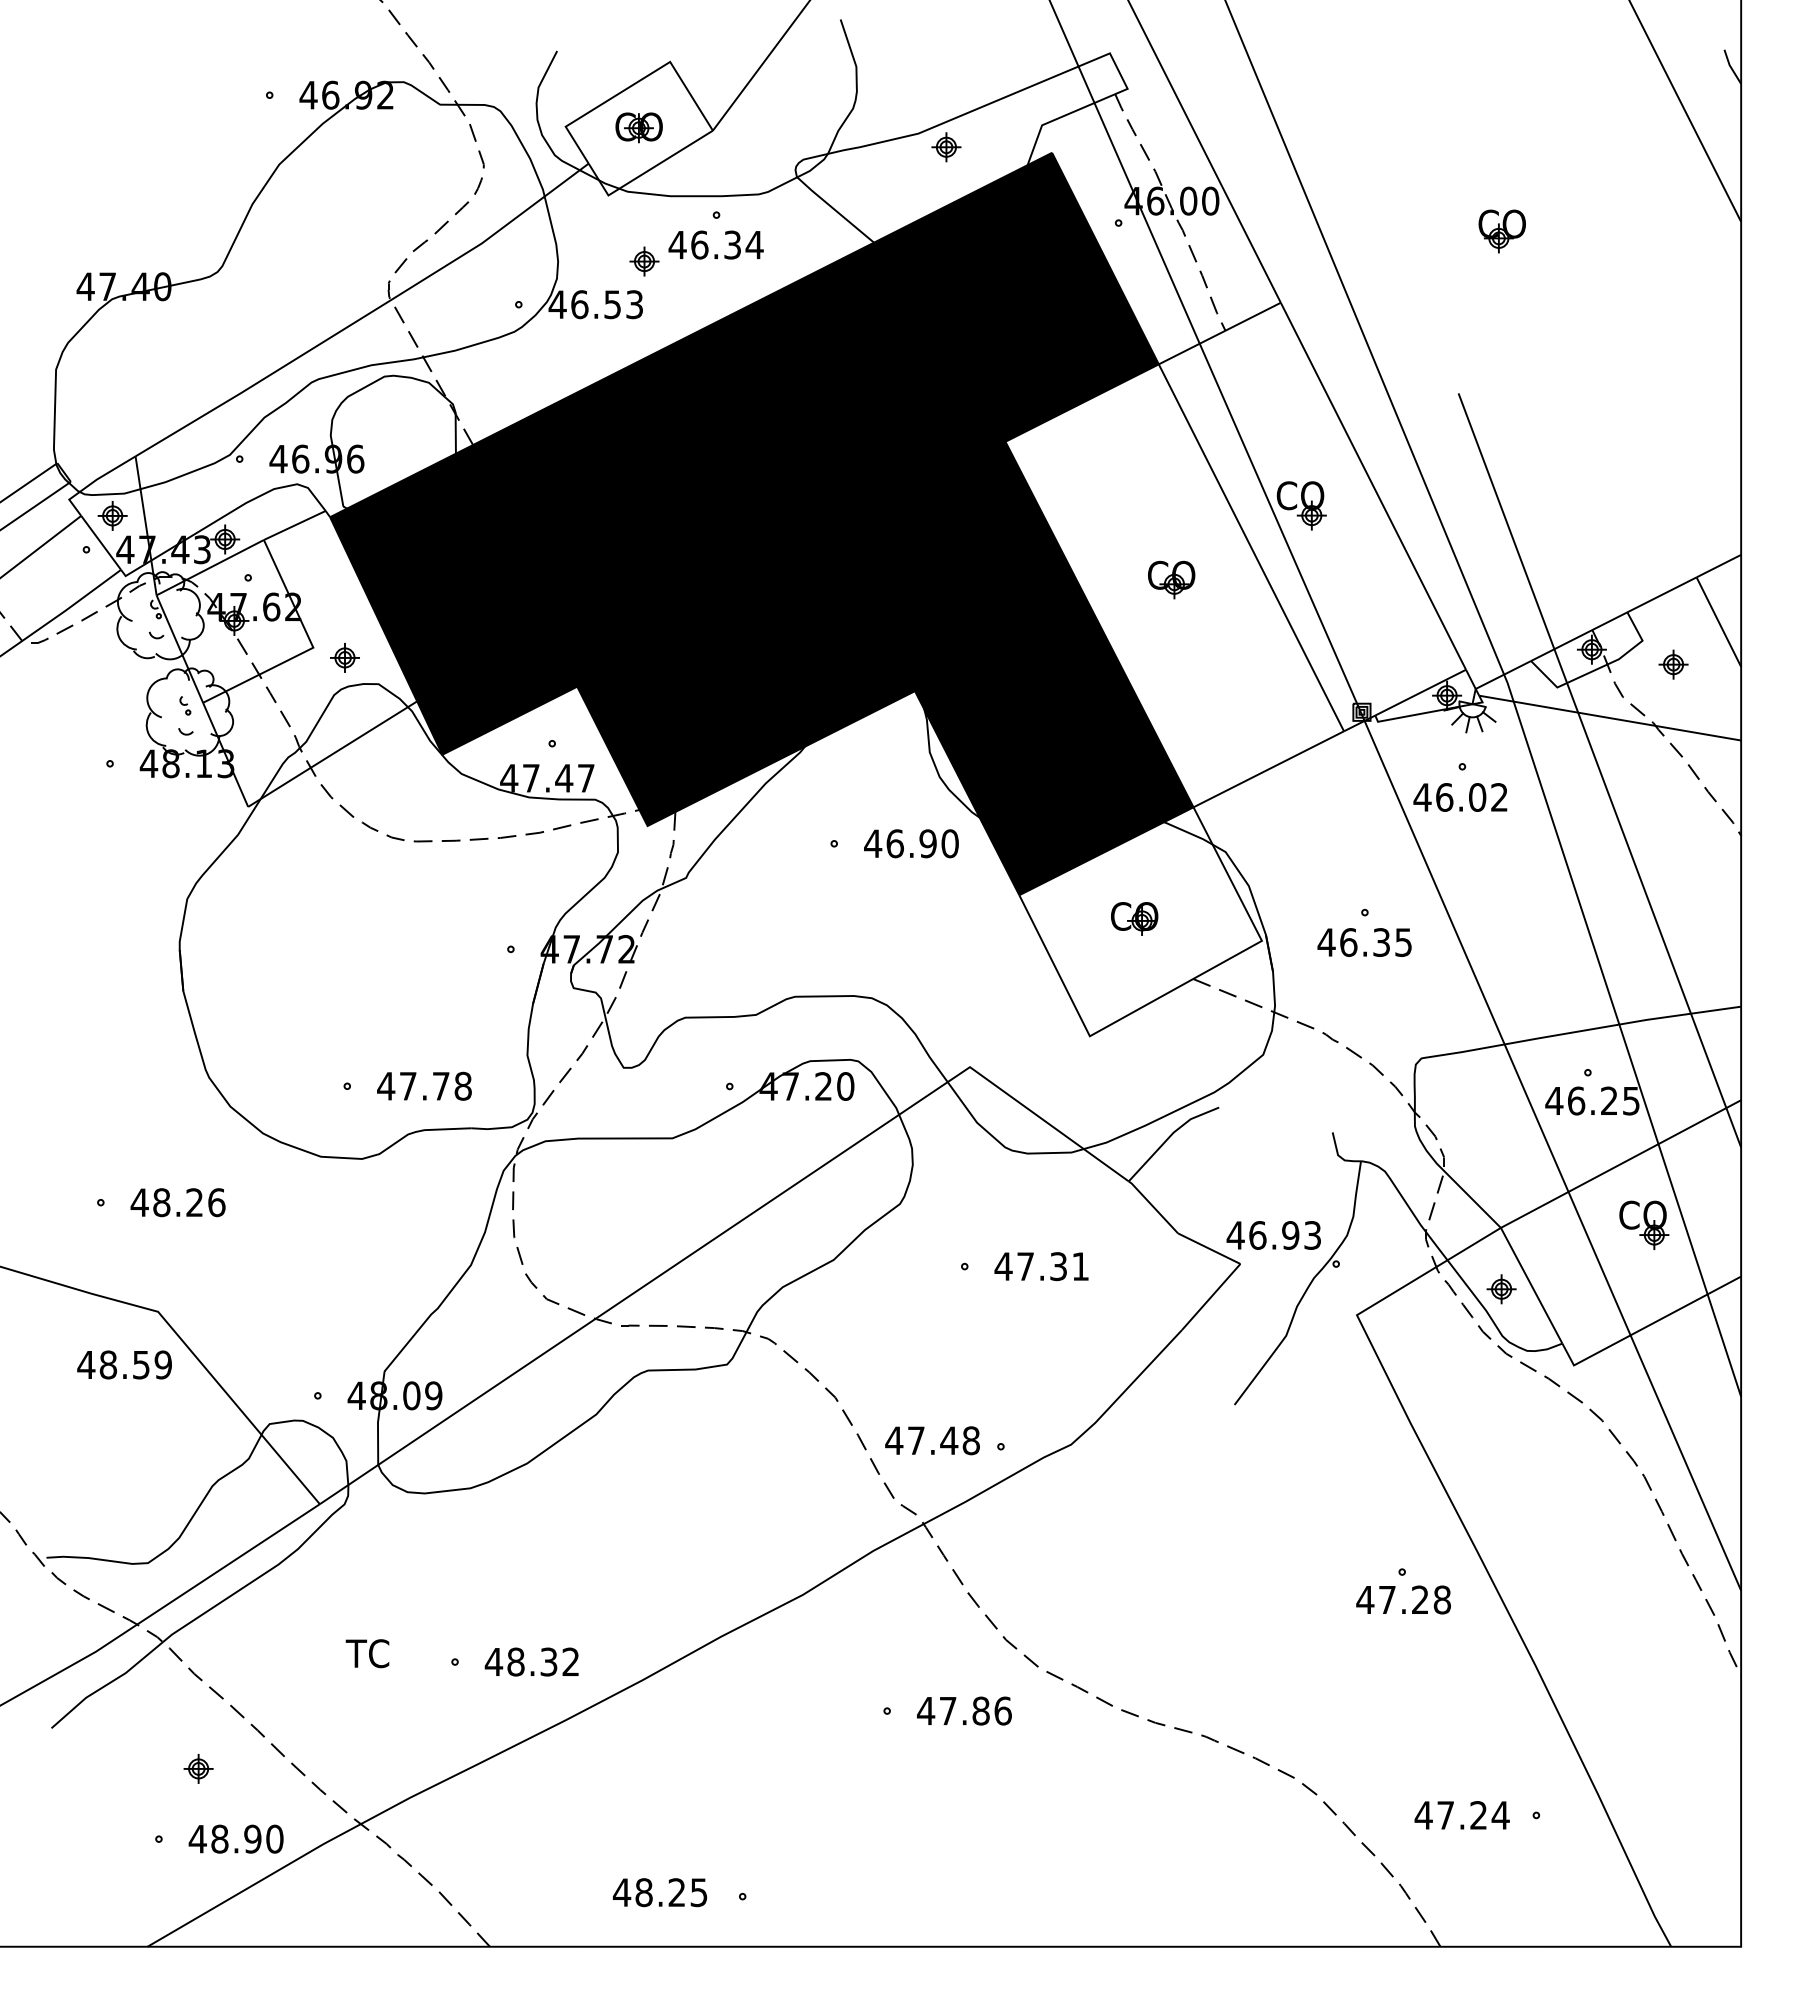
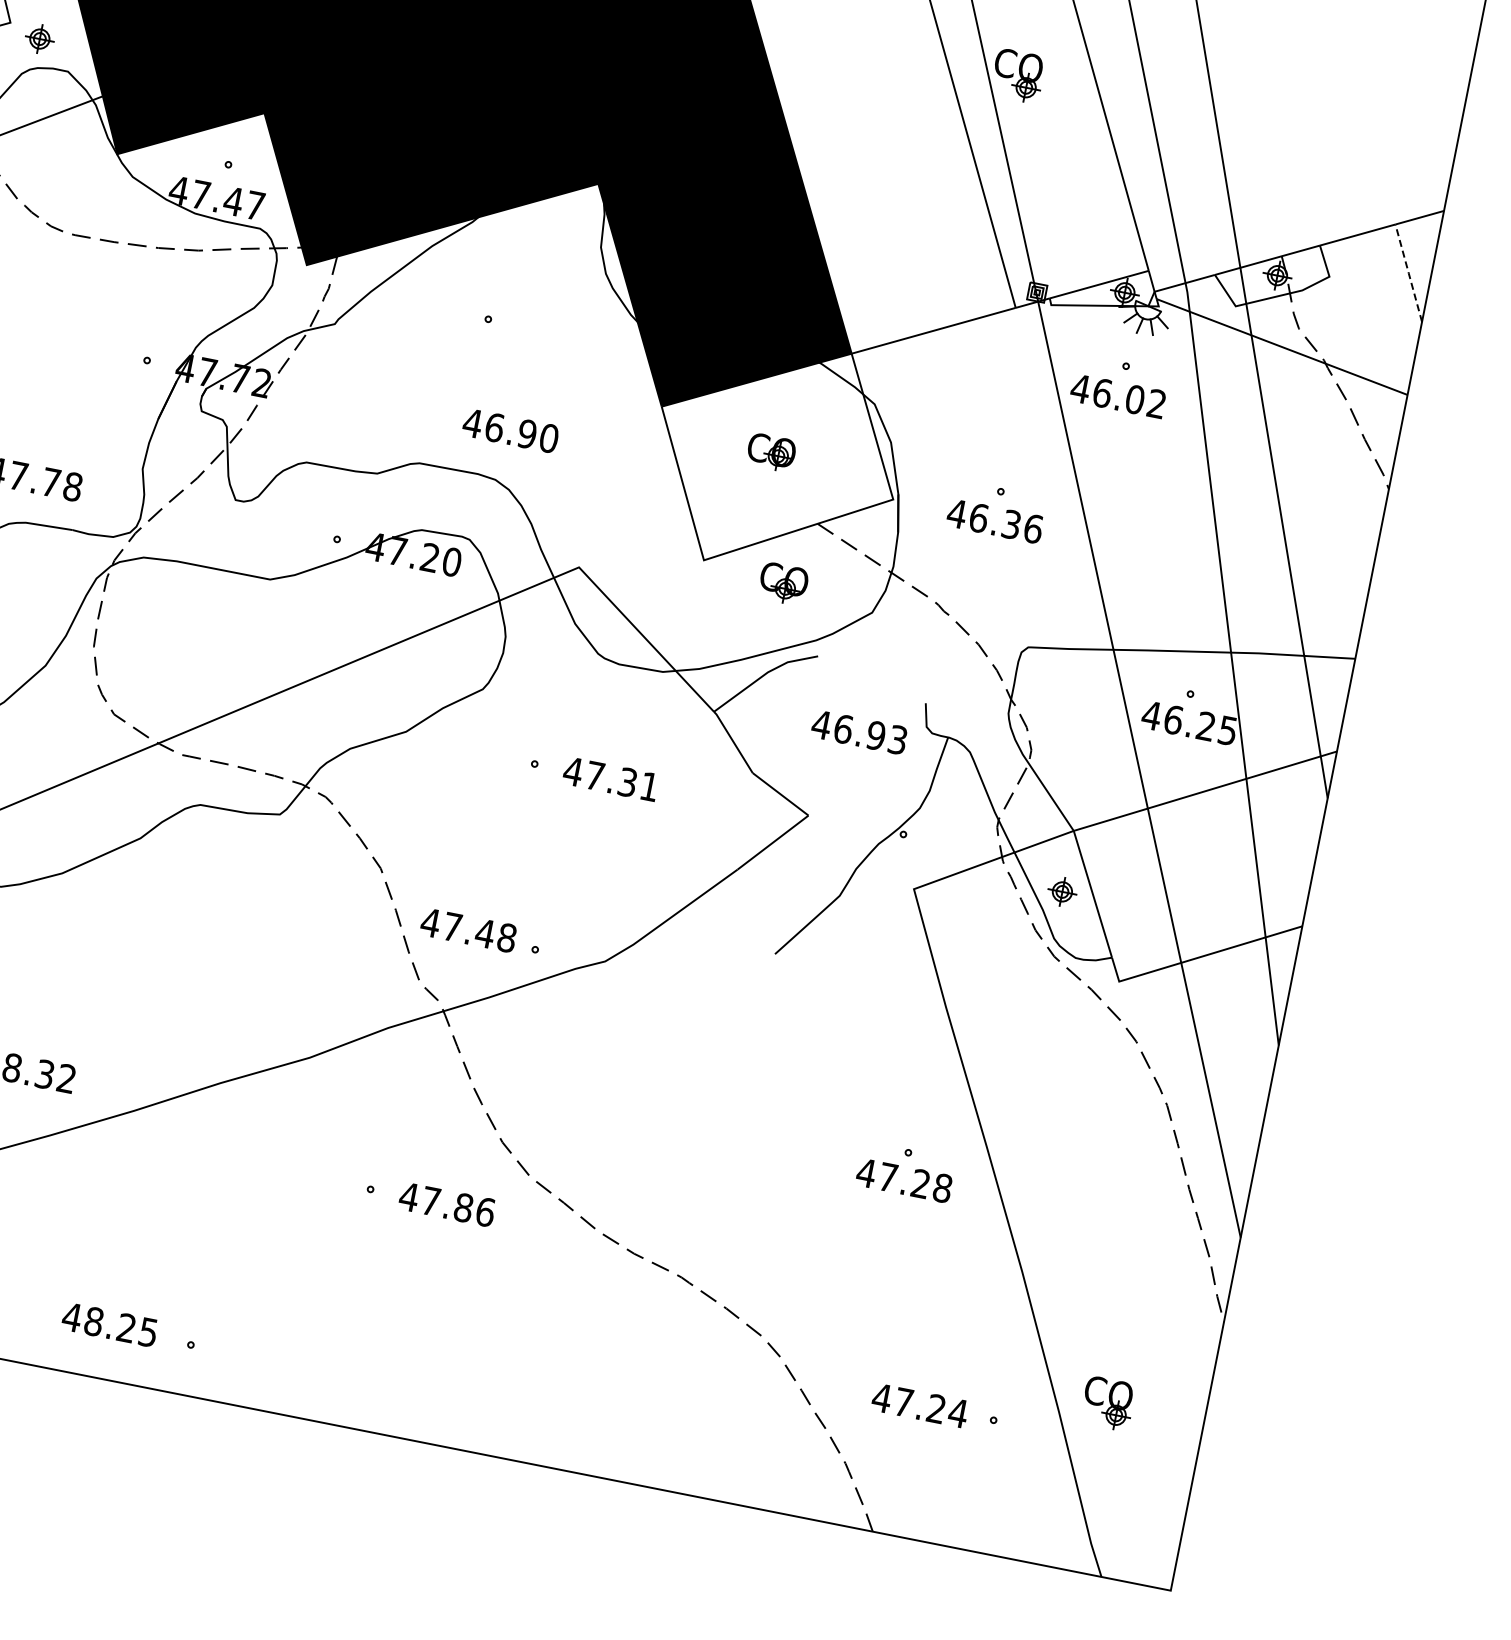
part: (1171, 579) -> (783, 583), moved
line: (1718, 622) -> (1408, 273), solid -> dashed
part: (1673, 664) -> (1355, 306), removed
text: (911, 843) -> (510, 430), moved
text: (1403, 942) -> (1033, 528), 46.35 -> 46.36
part: (1644, 1224) -> (1108, 1402), moved
text: (1273, 1235) -> (859, 732), moved

